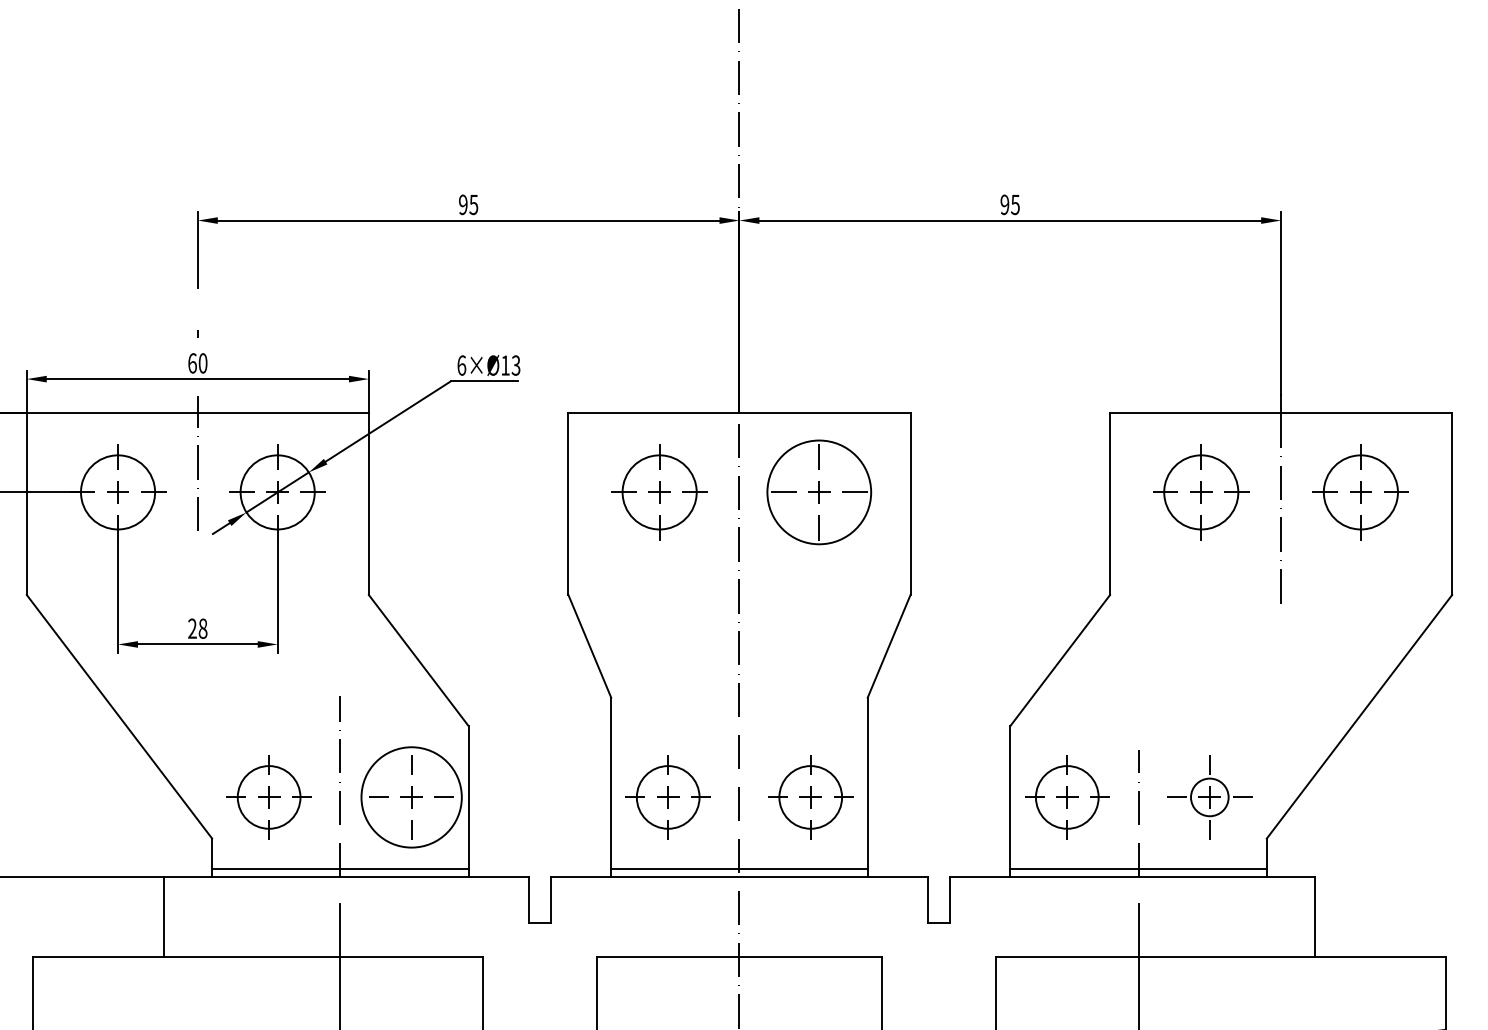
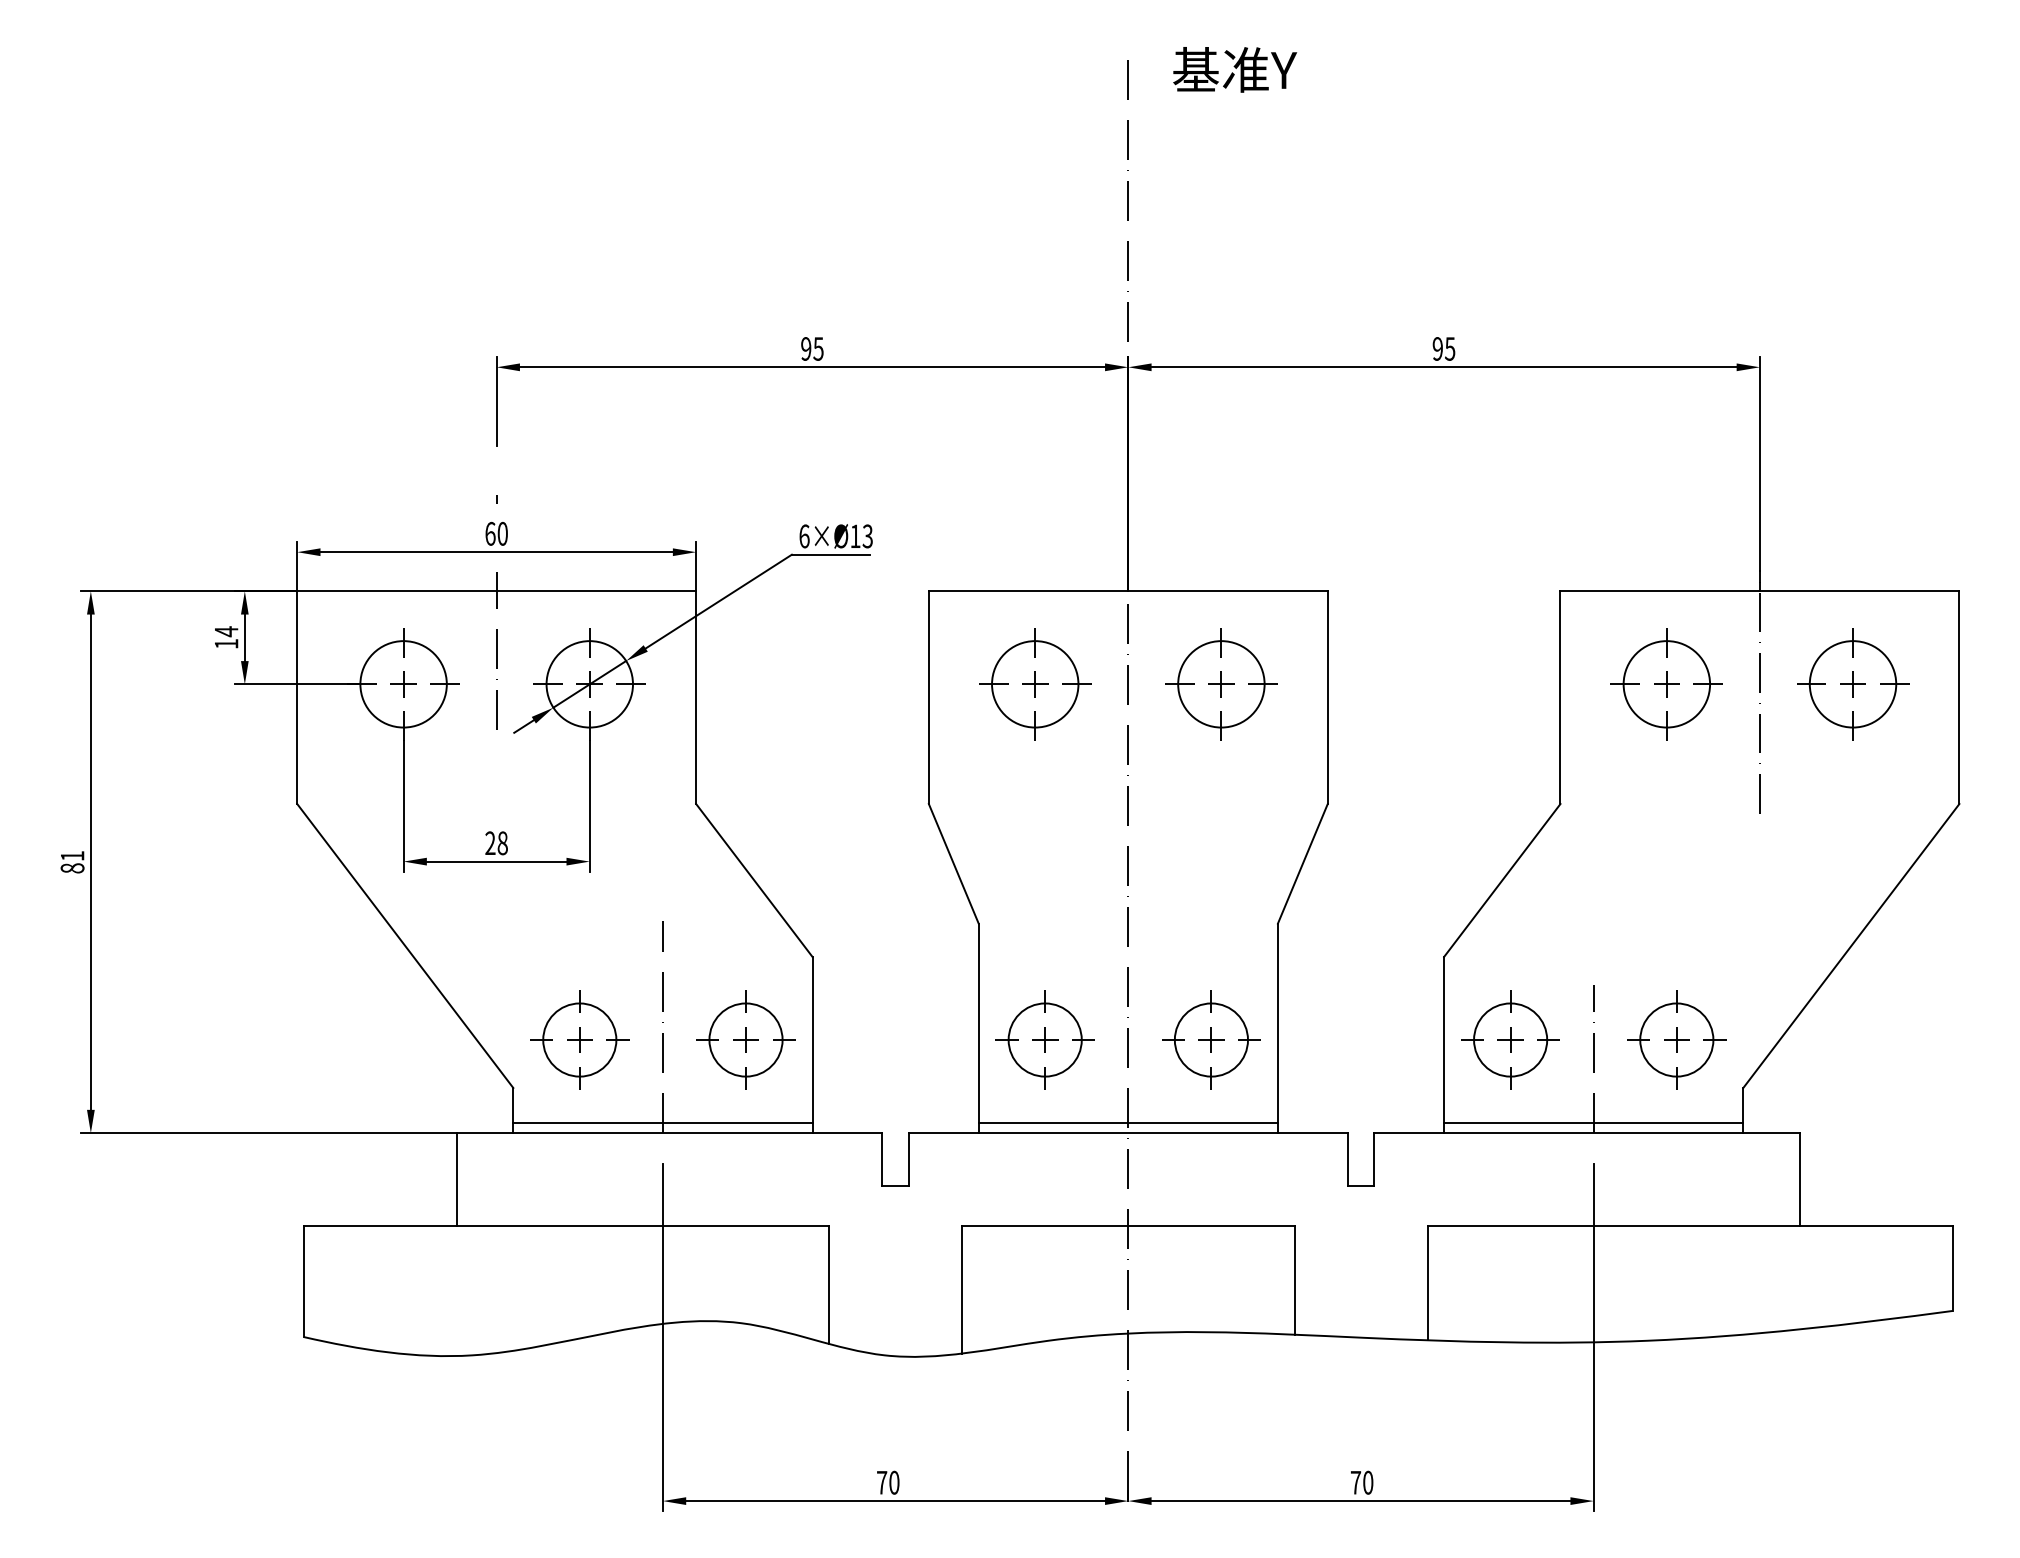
circle: (819, 492) -> (1221, 684), size x0.71
circle: (411, 796) -> (745, 1039), size x0.62
circle: (1209, 796) -> (1676, 1039), size x1.67

